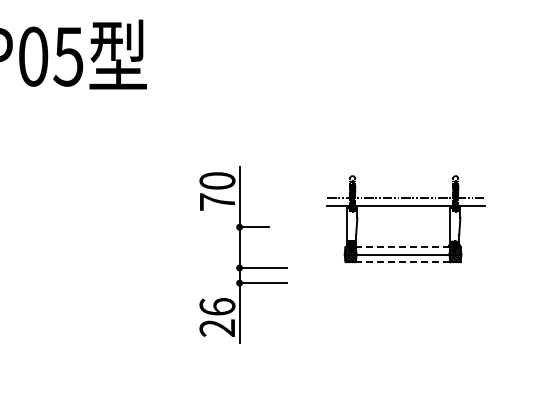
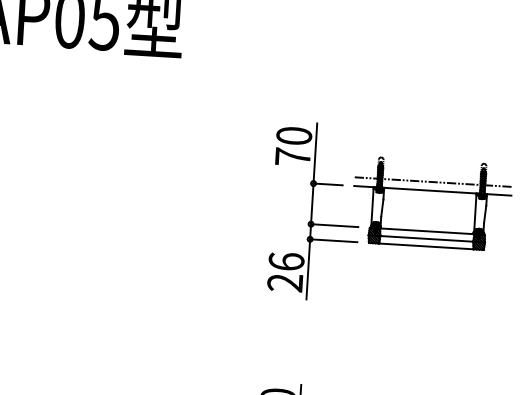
line: (402, 246) -> (426, 230), dashed -> solid
part: (243, 254) -> (315, 210), moved
line: (402, 262) -> (425, 246), dashed -> solid

